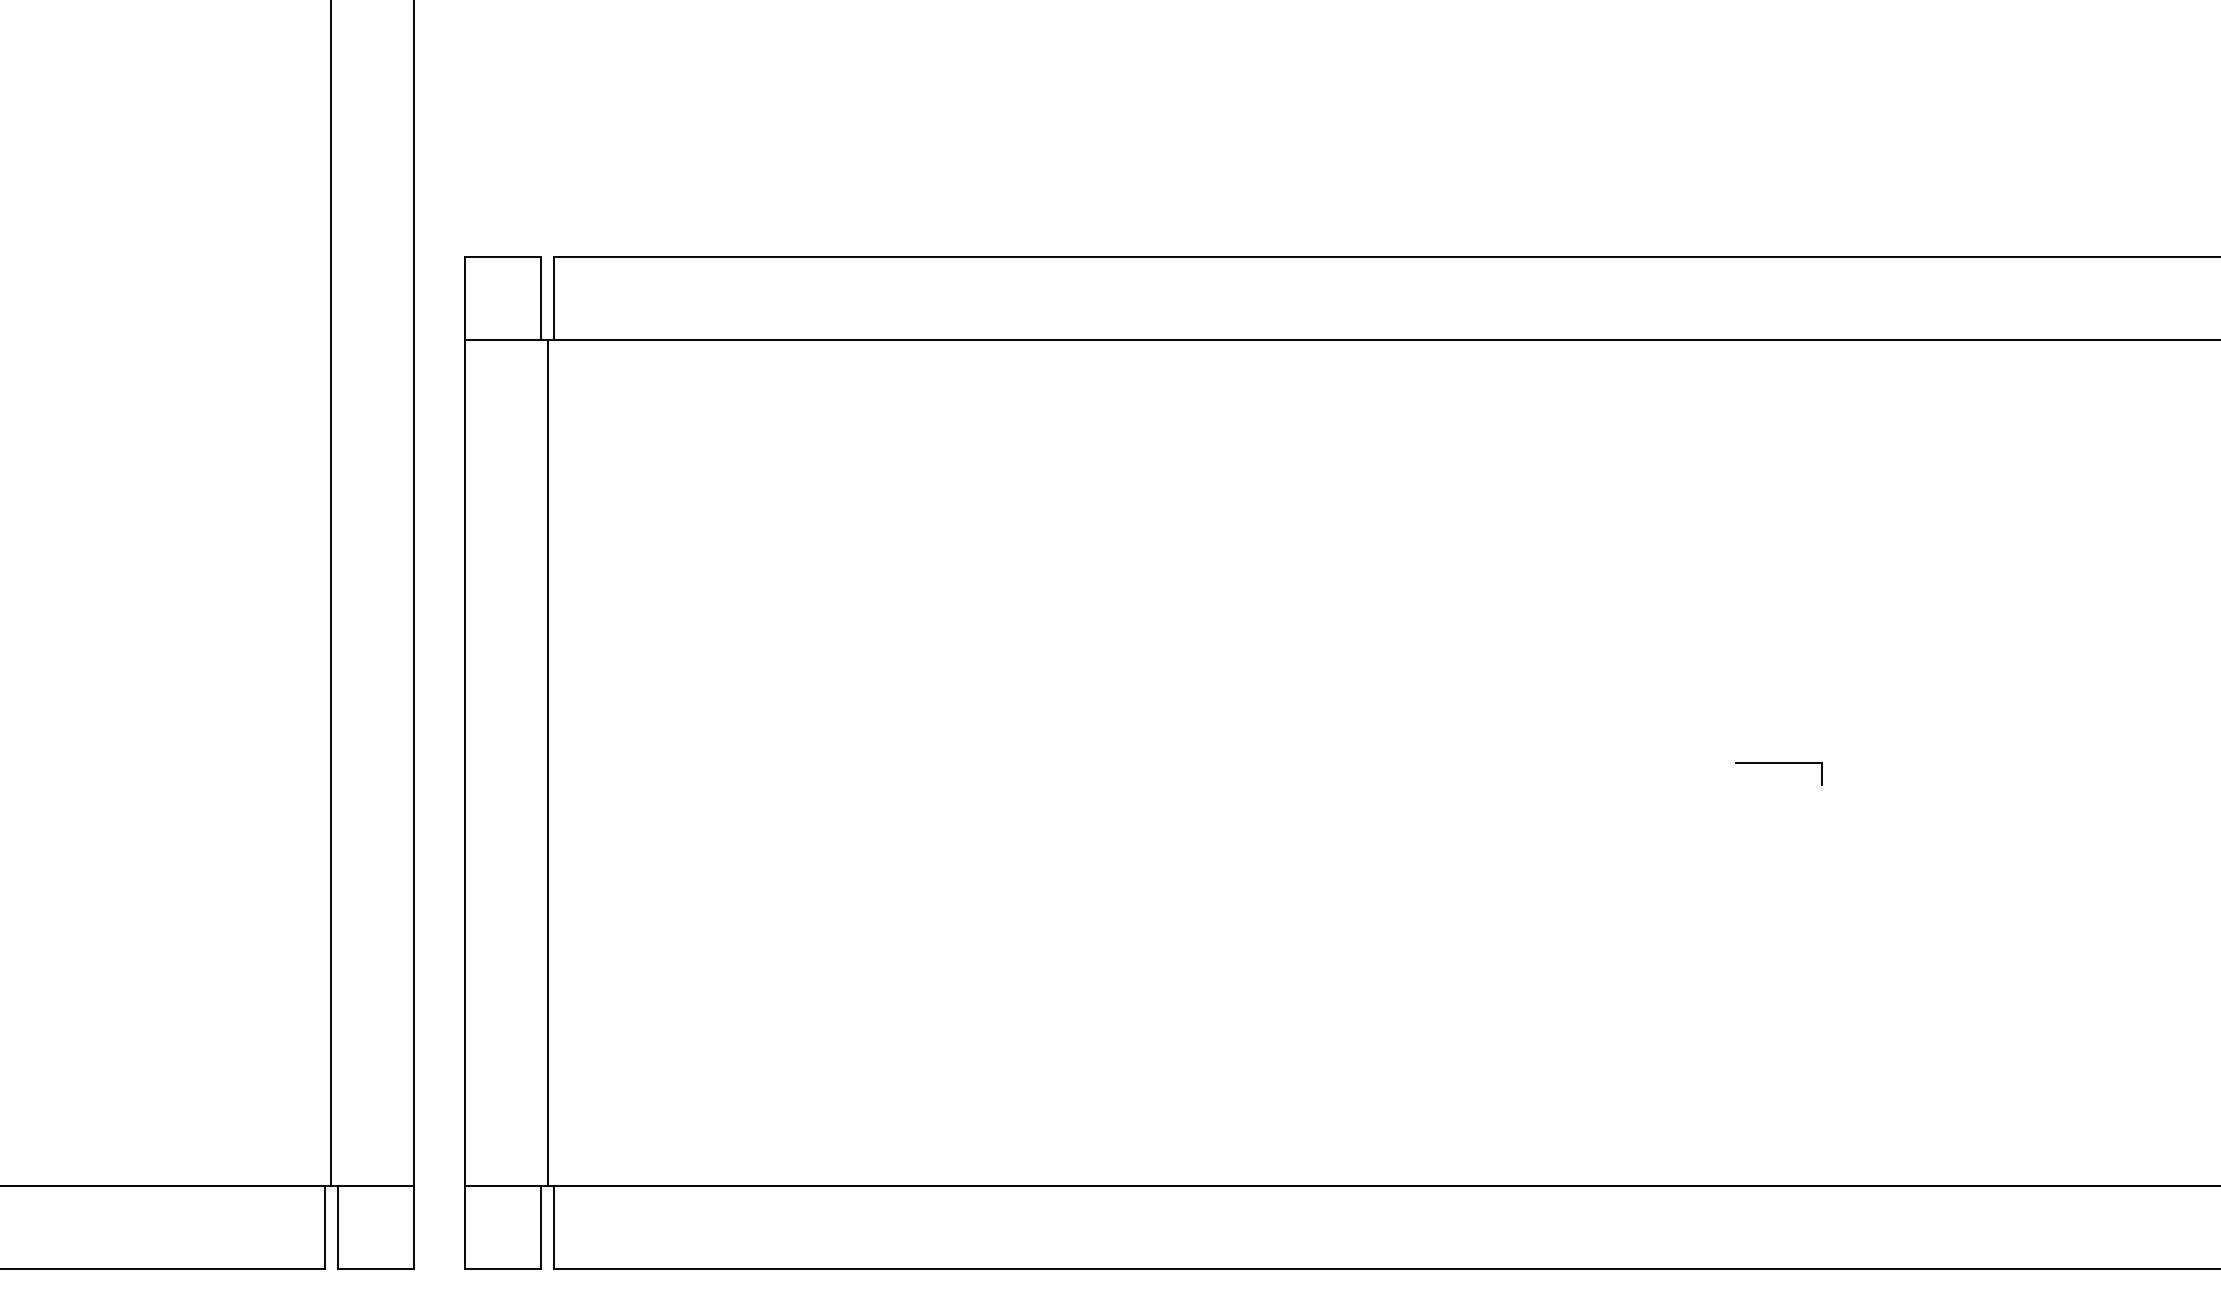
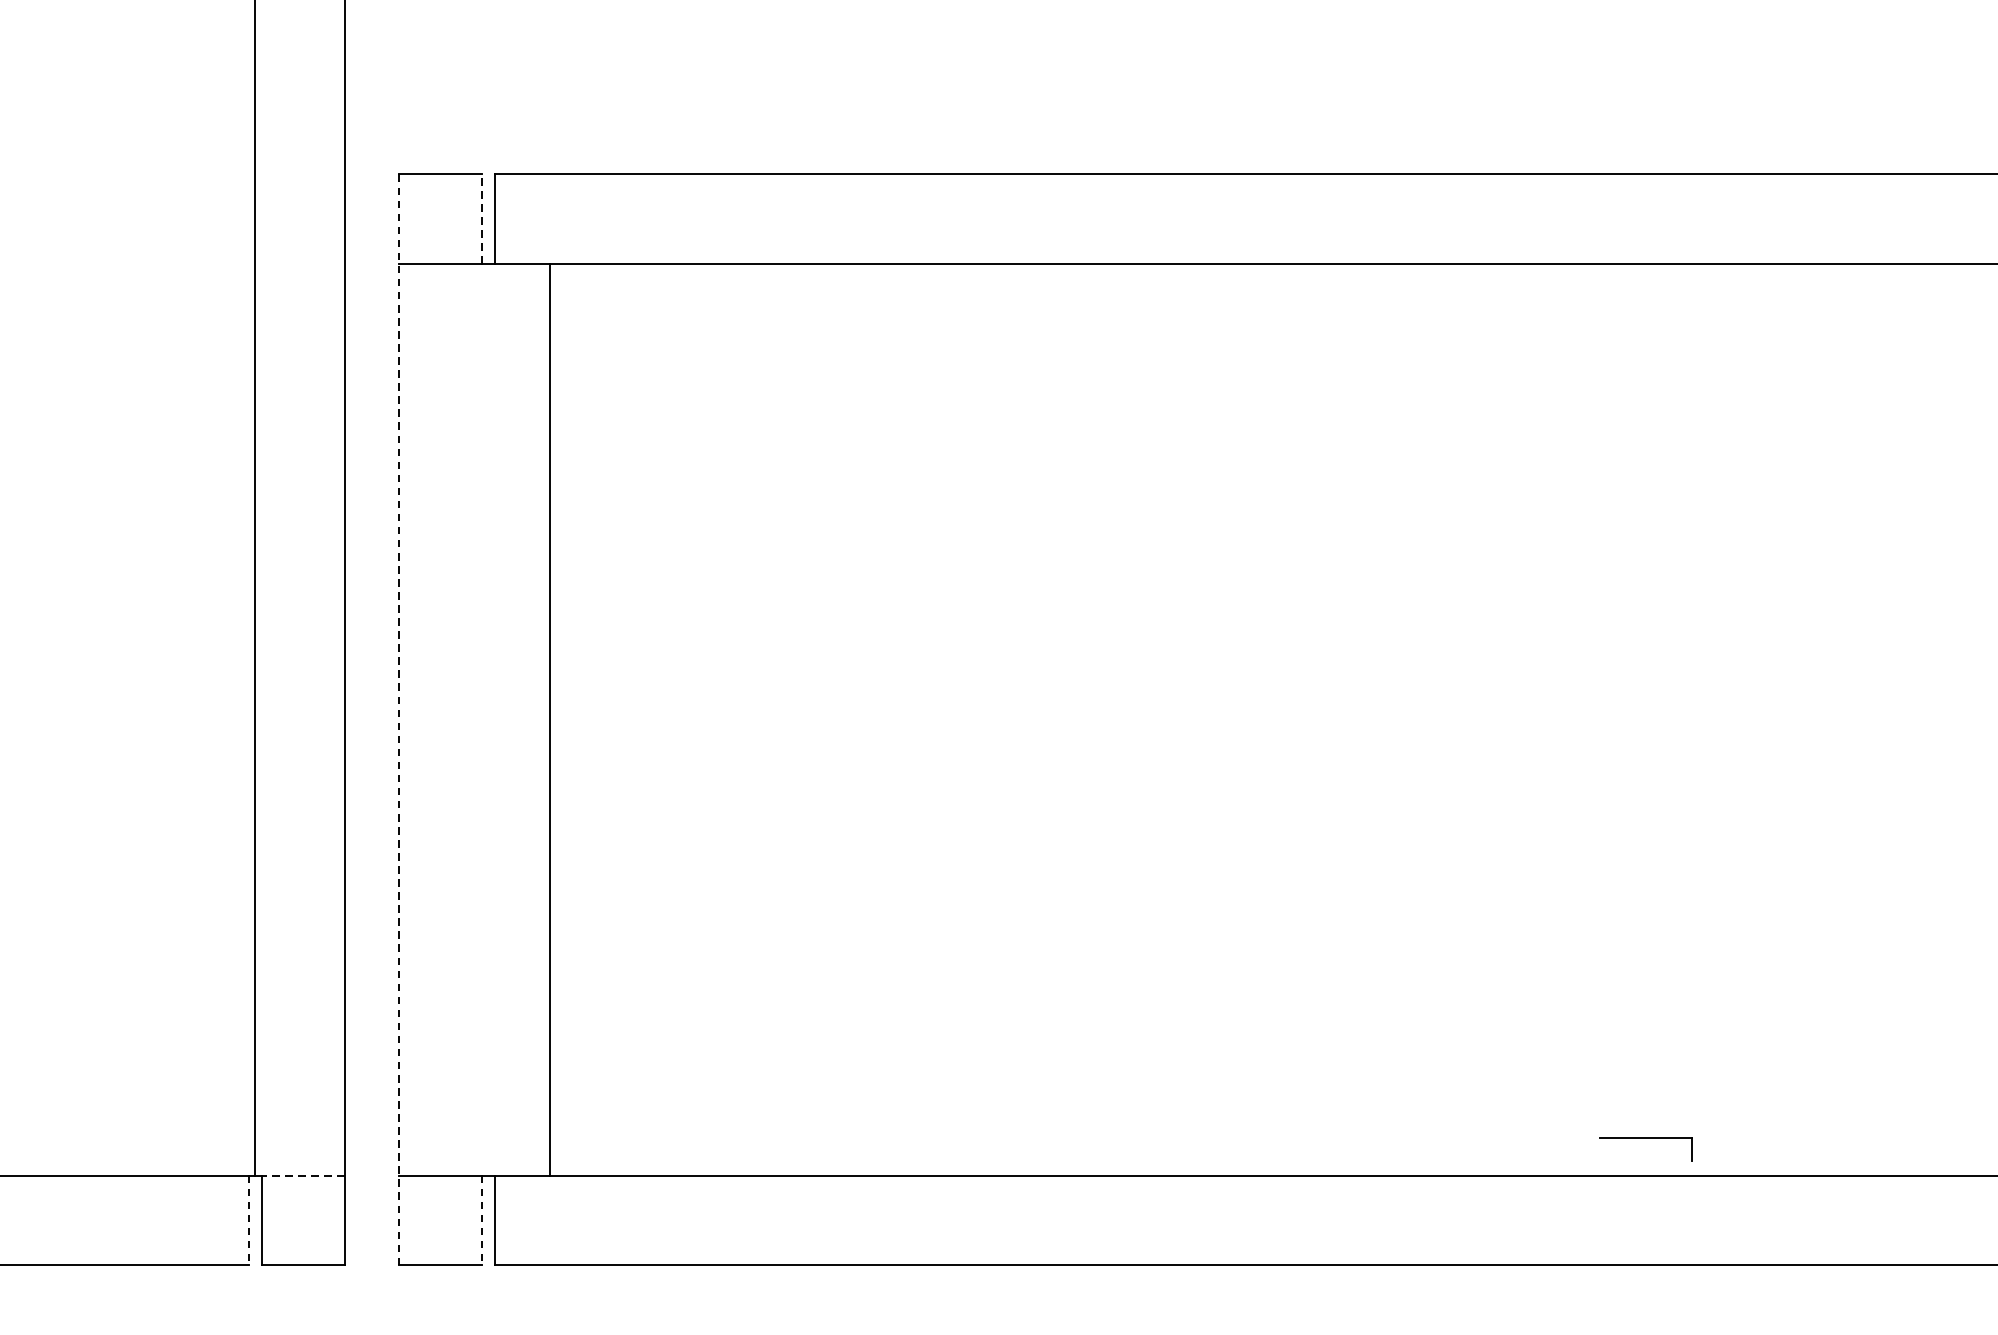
line: (541, 298) -> (481, 218), solid -> dashed
line: (547, 762) -> (549, 719), moved
line: (464, 763) -> (398, 720), solid -> dashed
part: (1778, 763) -> (1645, 1138), moved
line: (375, 1185) -> (302, 1175), solid -> dashed
line: (325, 1227) -> (249, 1220), solid -> dashed
line: (541, 1227) -> (481, 1220), solid -> dashed

